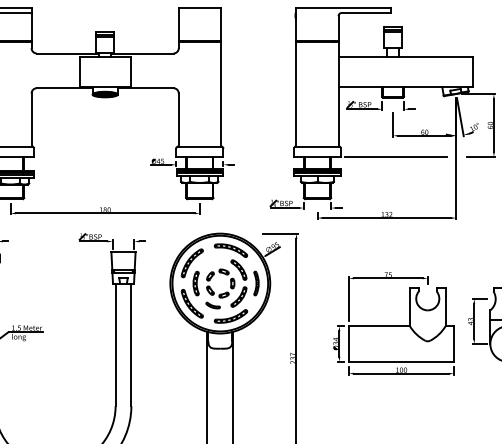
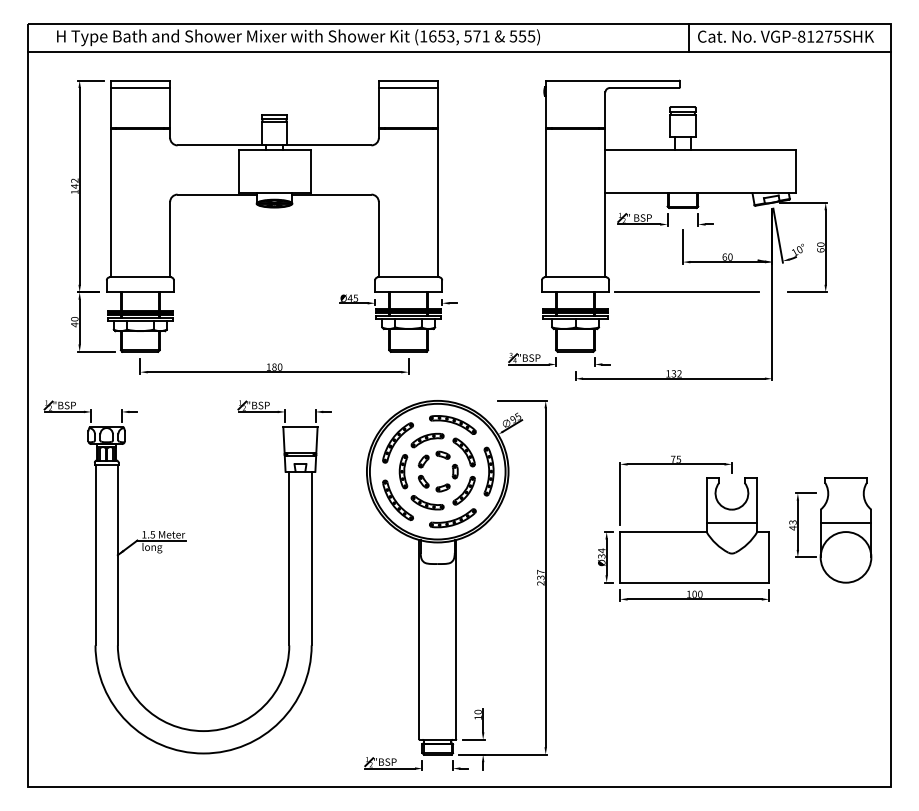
line: (199, 13) -> (408, 88), added
part: (213, 261) -> (427, 440), added
part: (256, 283) -> (488, 471), size x1.43
part: (213, 305) -> (427, 502), size x1.67
line: (427, 320) -> (731, 523), added

